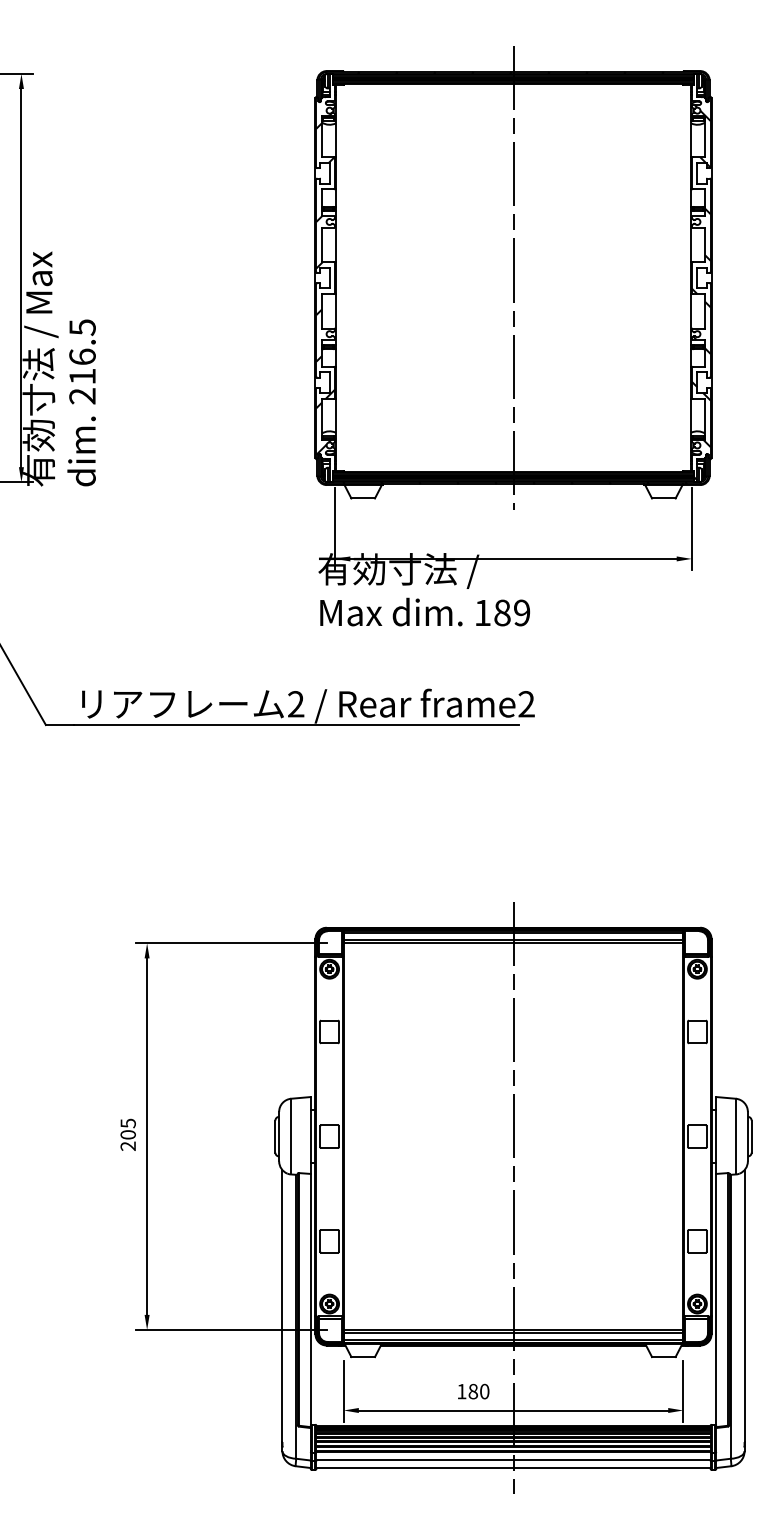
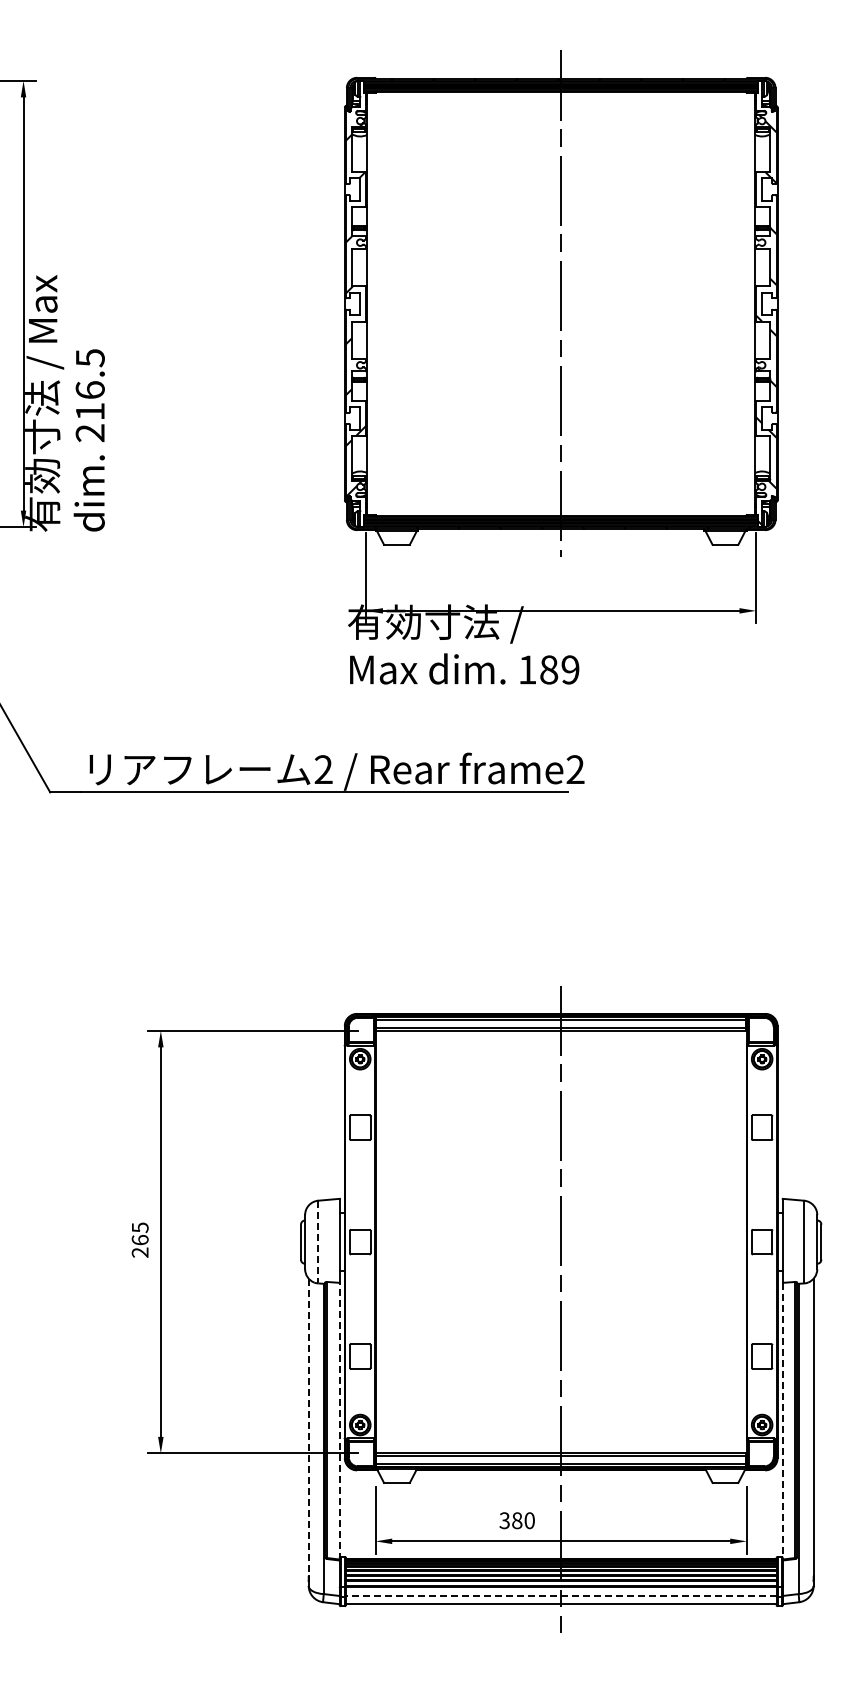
text: (127, 1135) -> (139, 1240), 205 -> 265
line: (291, 1136) -> (318, 1242), solid -> dashed
line: (310, 1299) -> (339, 1420), solid -> dashed
line: (716, 1300) -> (782, 1421), solid -> dashed
line: (282, 1306) -> (308, 1427), solid -> dashed
text: (461, 1391) -> (504, 1520), 180 -> 380
line: (512, 1460) -> (560, 1595), solid -> dashed

